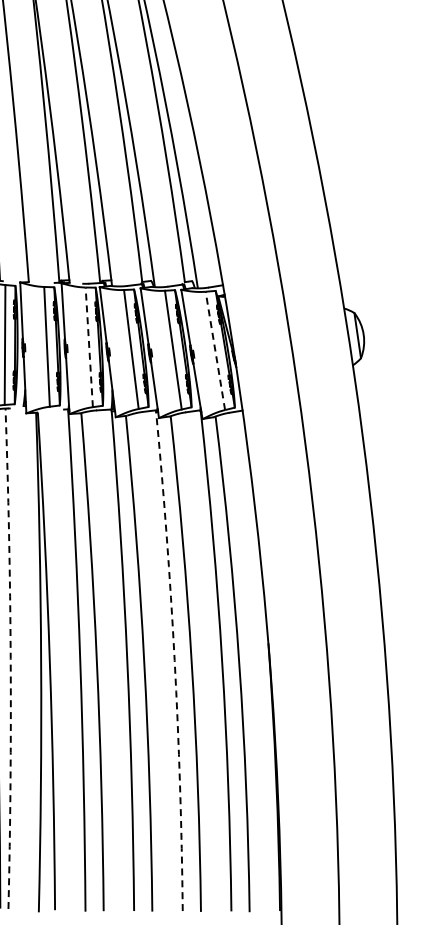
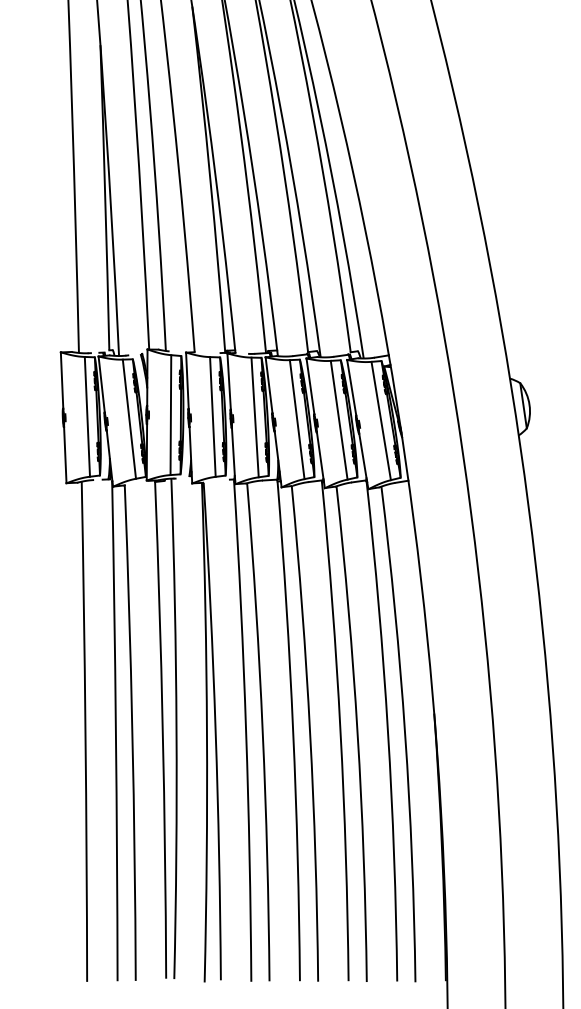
line: (89, 347) -> (255, 417), dashed -> solid
line: (215, 351) -> (381, 421), dashed -> solid
arc: (10, 658) -> (176, 728), dashed -> solid
arc: (174, 660) -> (340, 730), dashed -> solid

